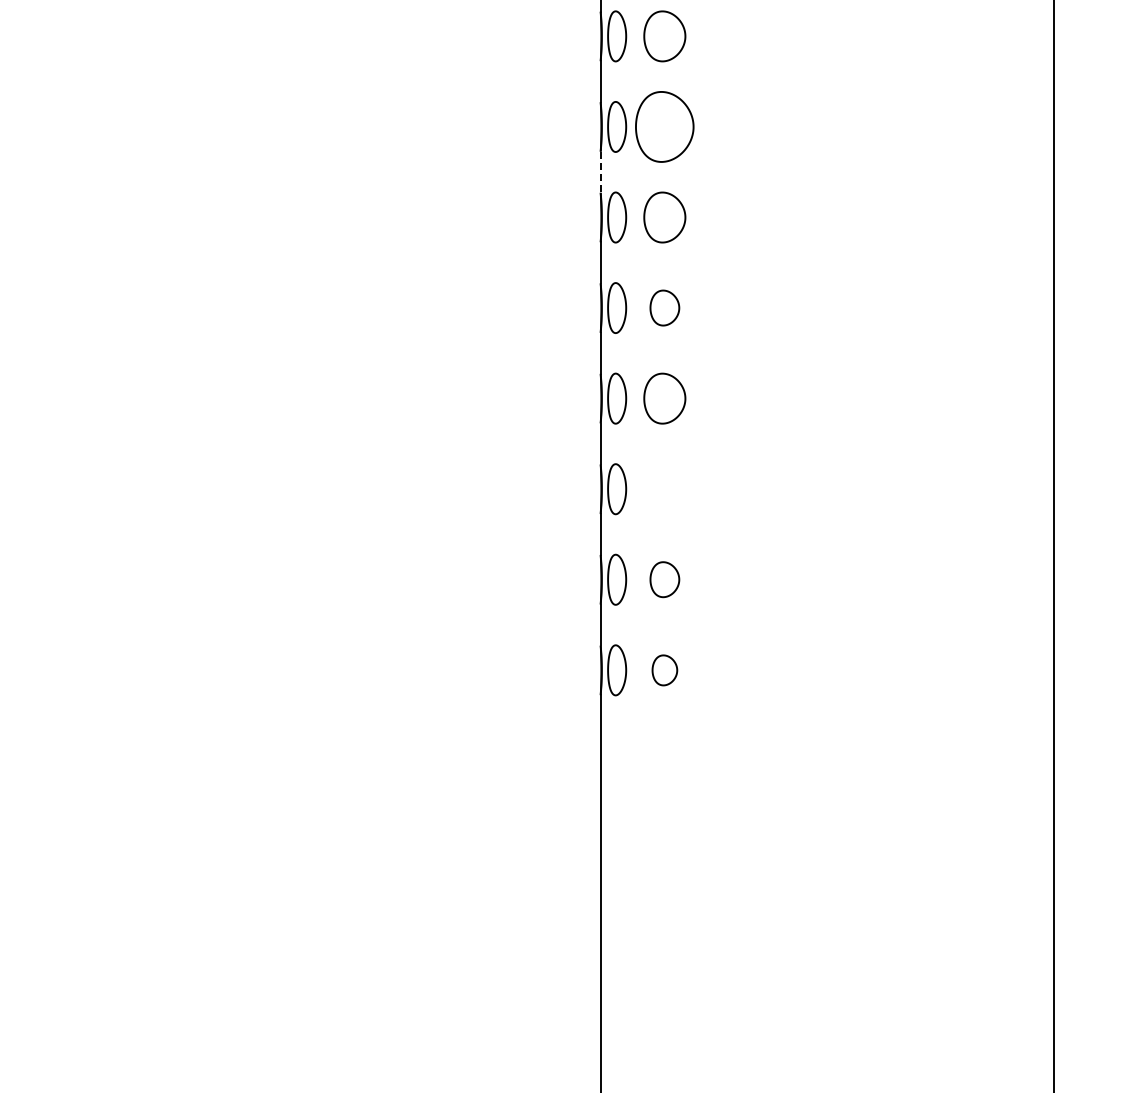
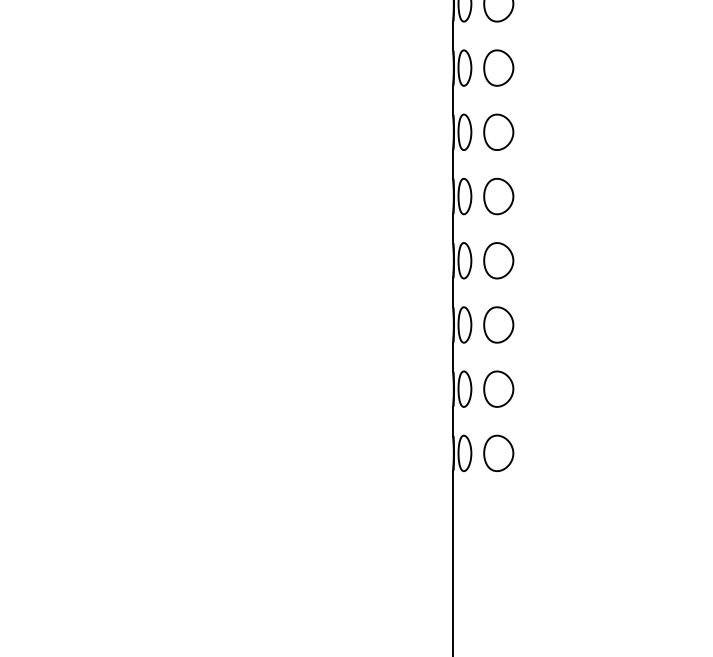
part: (664, 126) -> (498, 67), size x0.71
line: (600, 172) -> (453, 100), dashed -> solid
part: (664, 307) -> (498, 196), size x1.43
part: (664, 489) -> (498, 325), added
part: (664, 579) -> (498, 389), size x1.43
part: (664, 670) -> (498, 453), size x1.67

